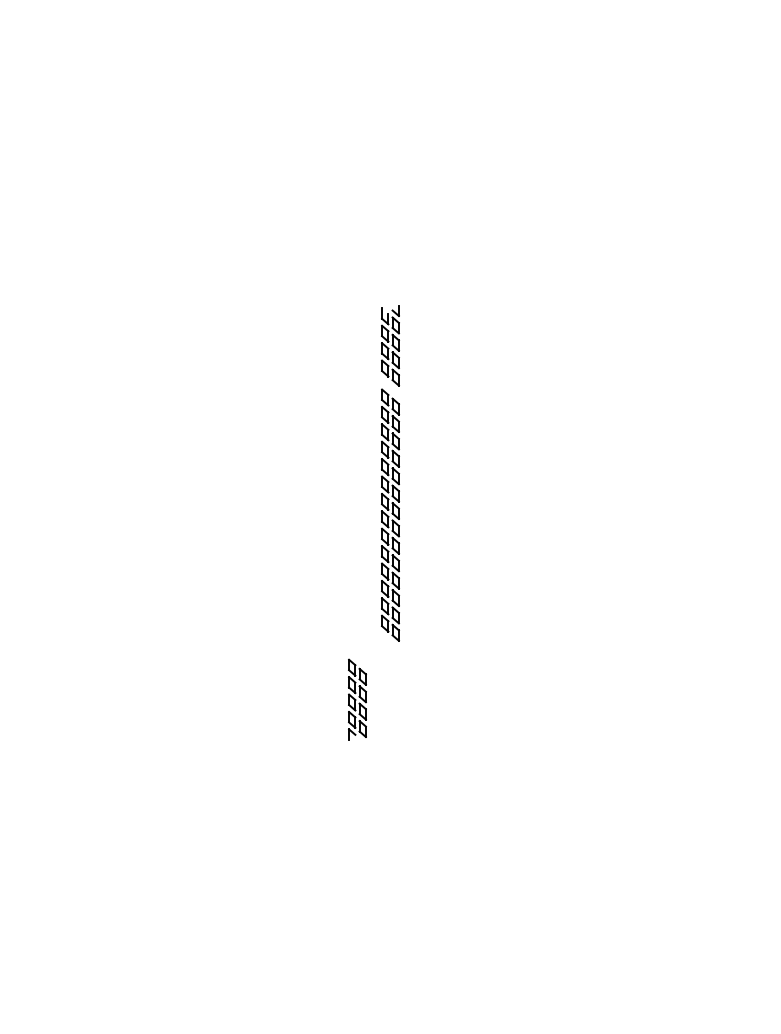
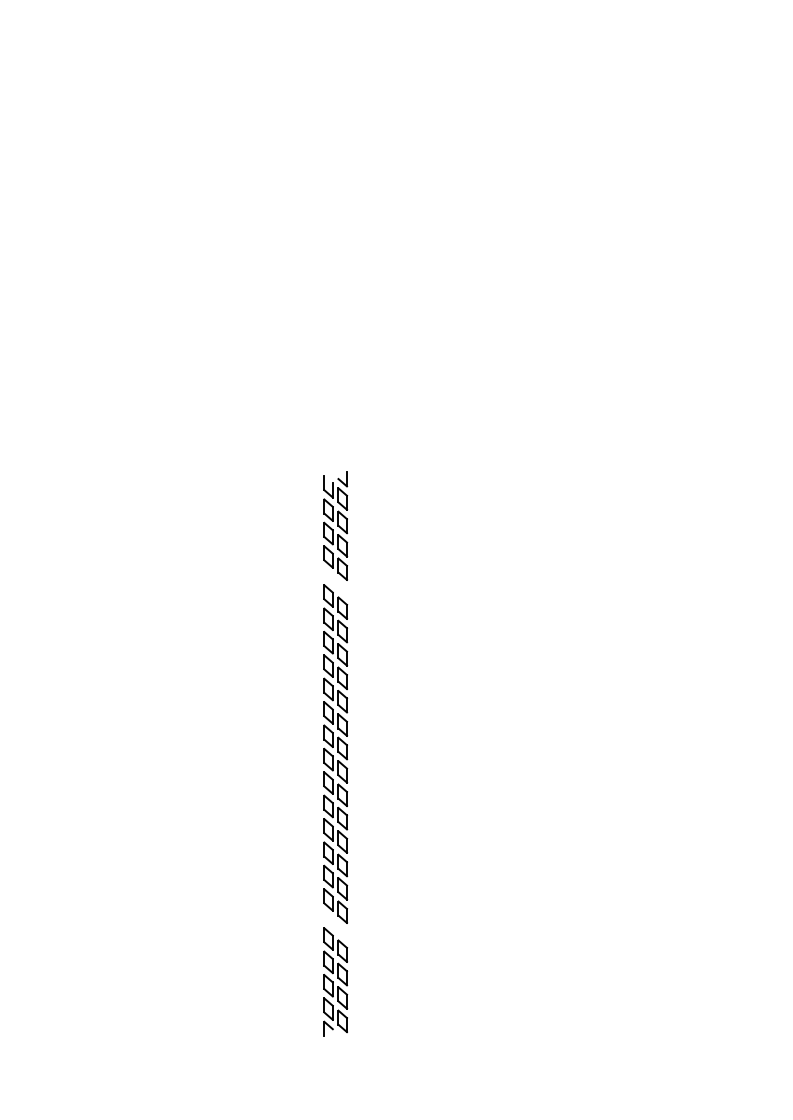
part: (357, 699) -> (335, 981), moved

